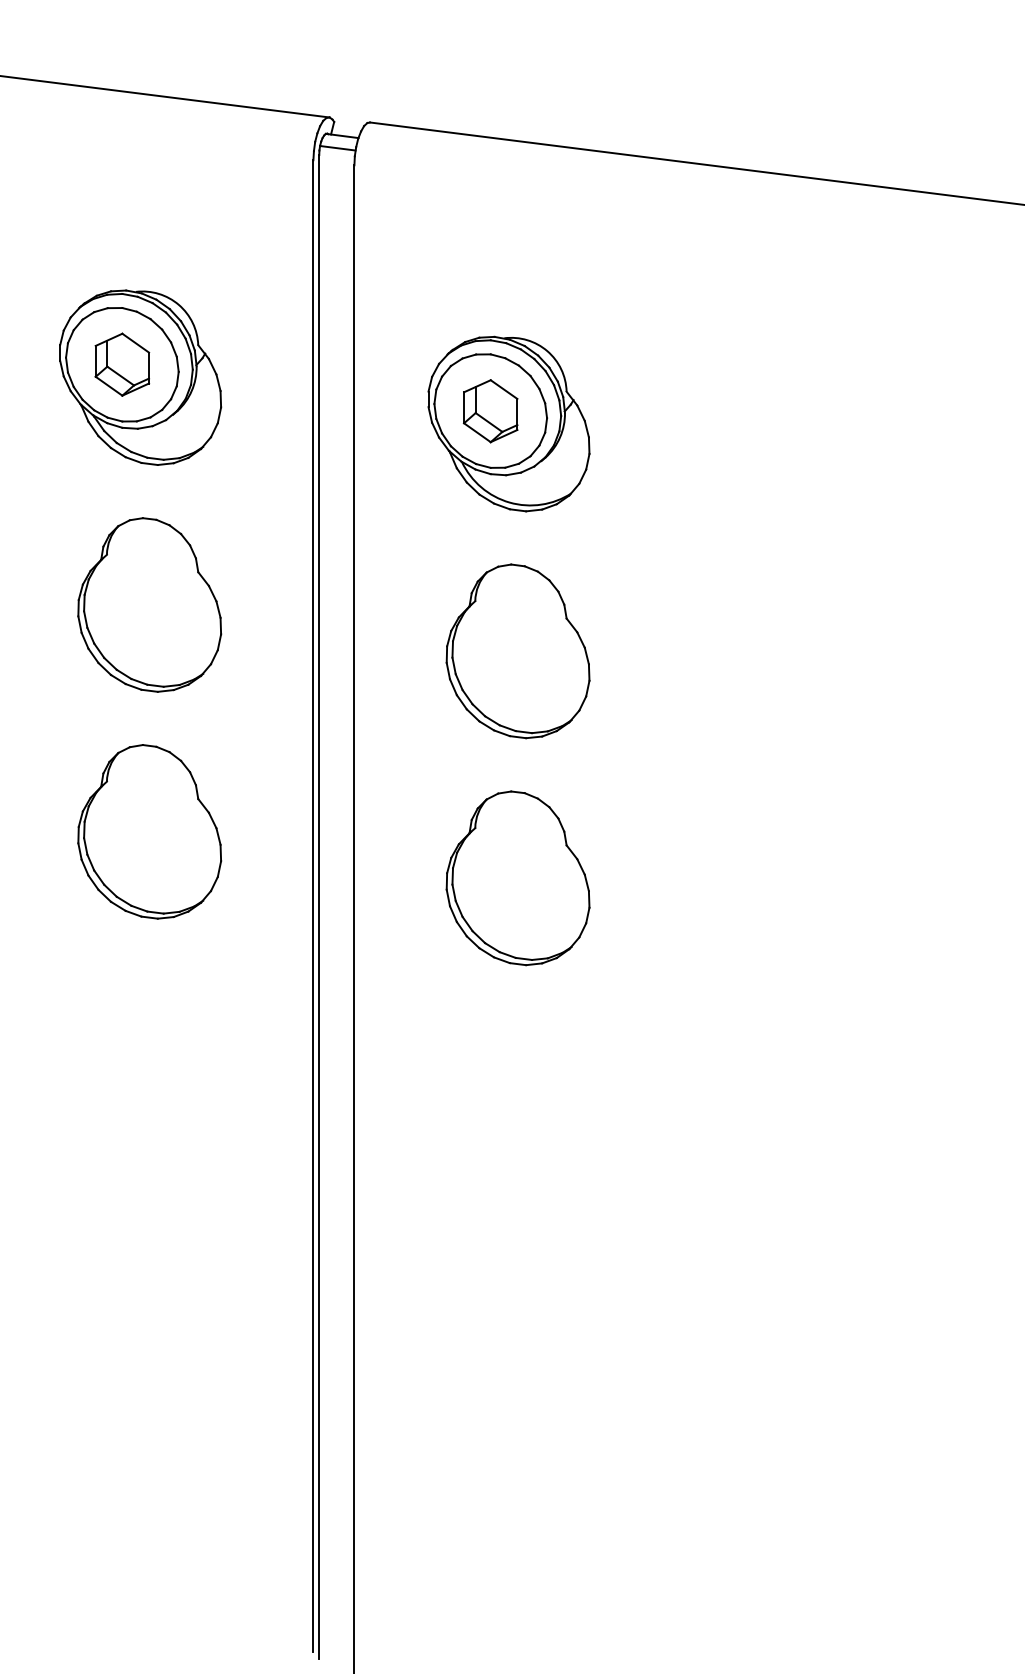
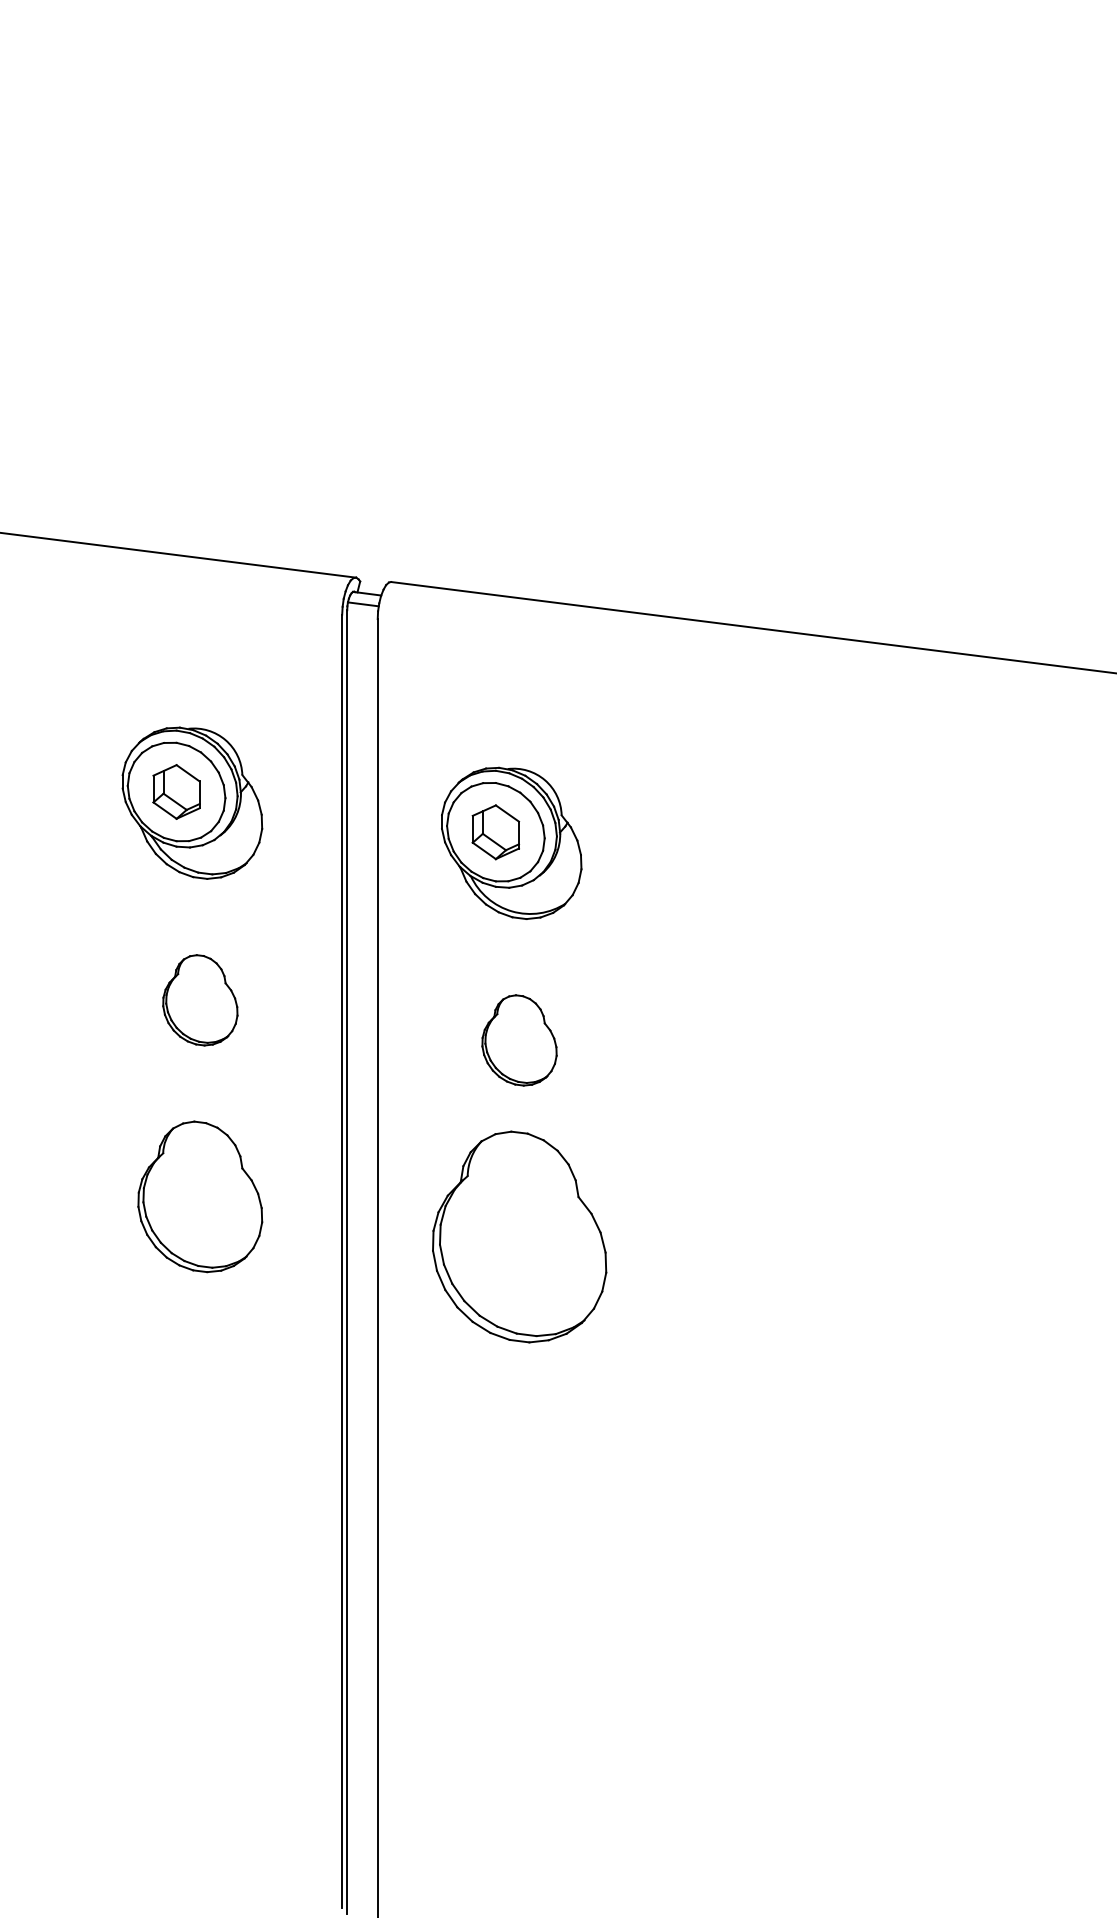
part: (149, 605) -> (200, 1000), size x0.6
part: (517, 651) -> (519, 1040), size x0.6
part: (517, 878) -> (519, 1237), size x1.4

